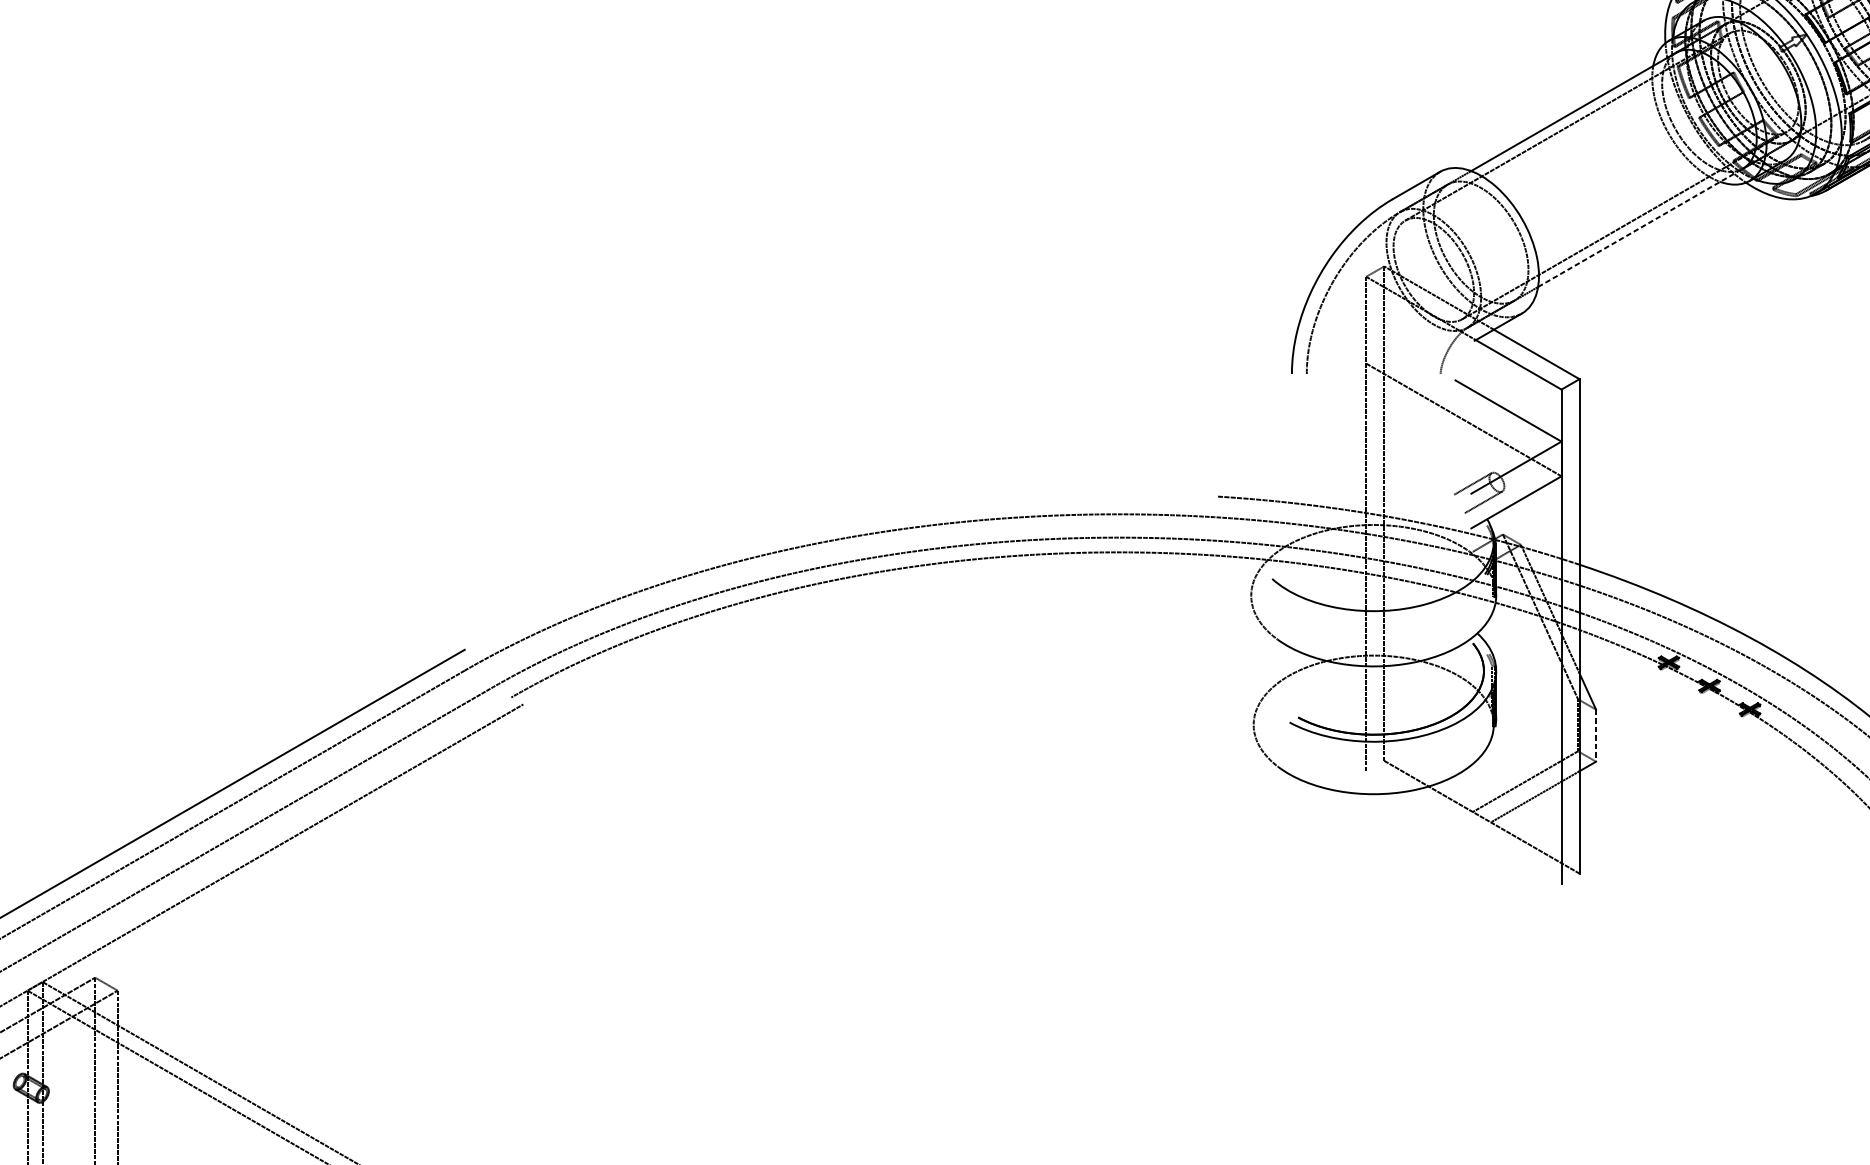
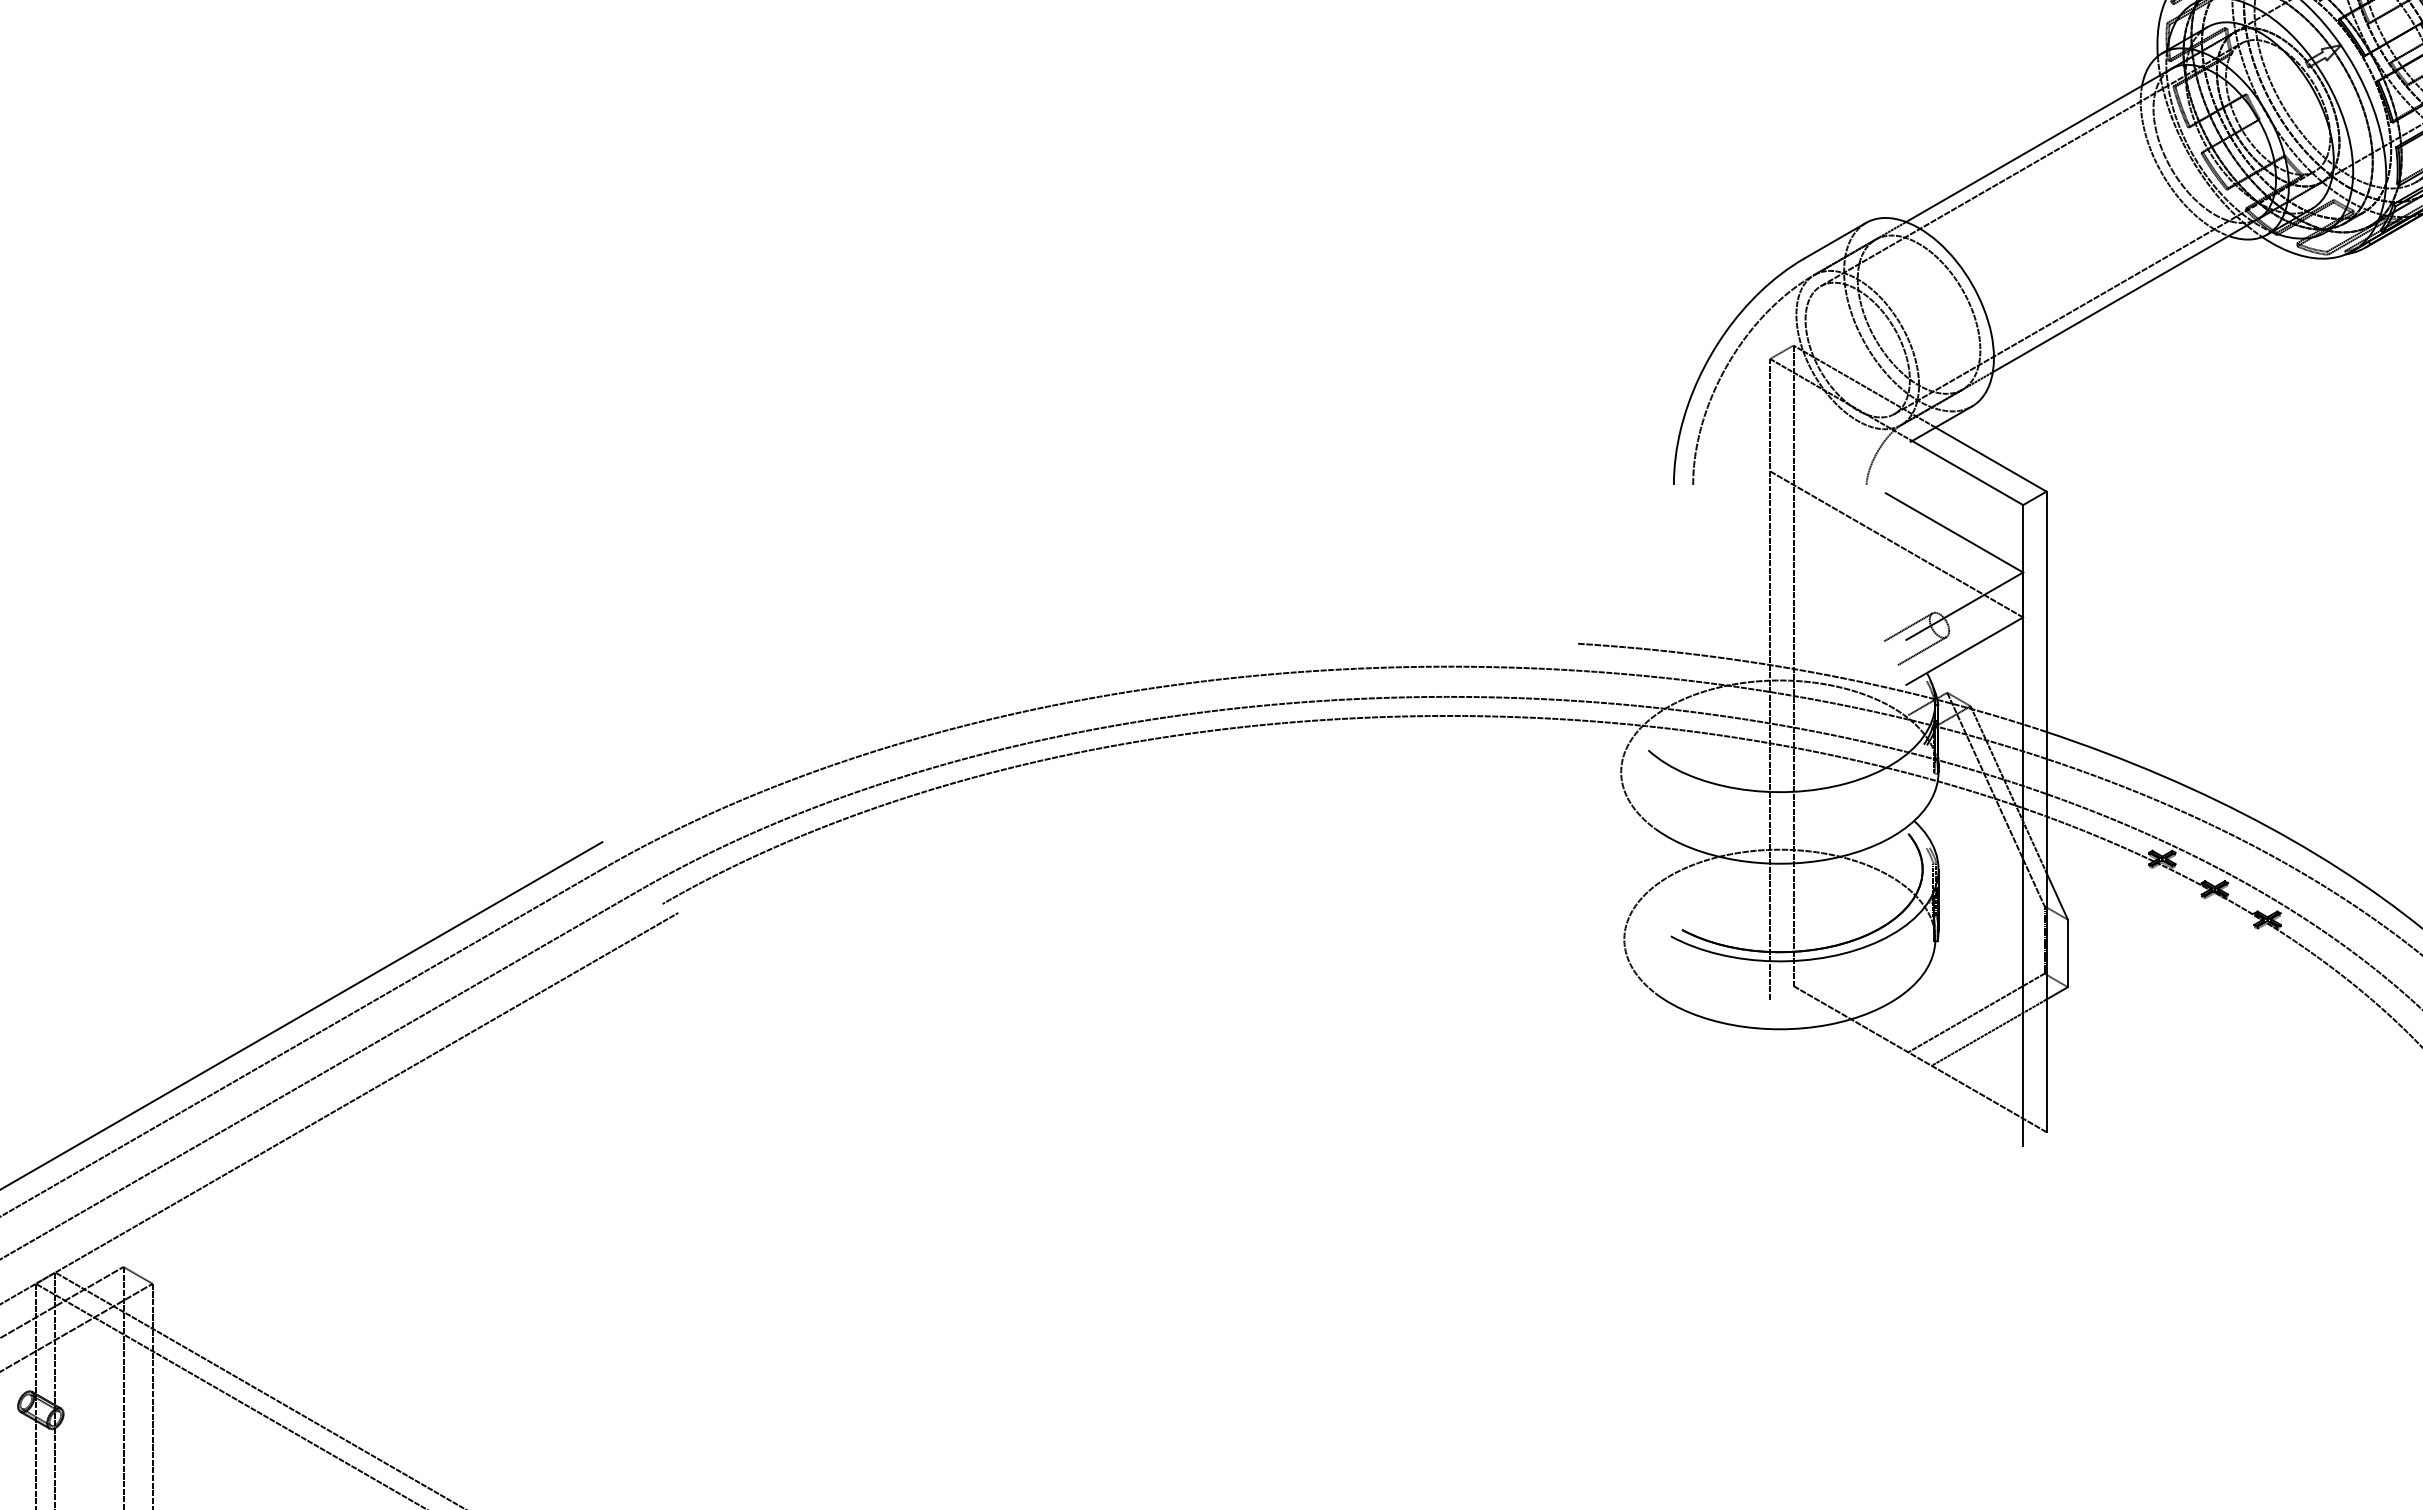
line: (1640, 227) -> (2125, 295), dashed -> solid
line: (1595, 735) -> (2067, 953), dashed -> solid

